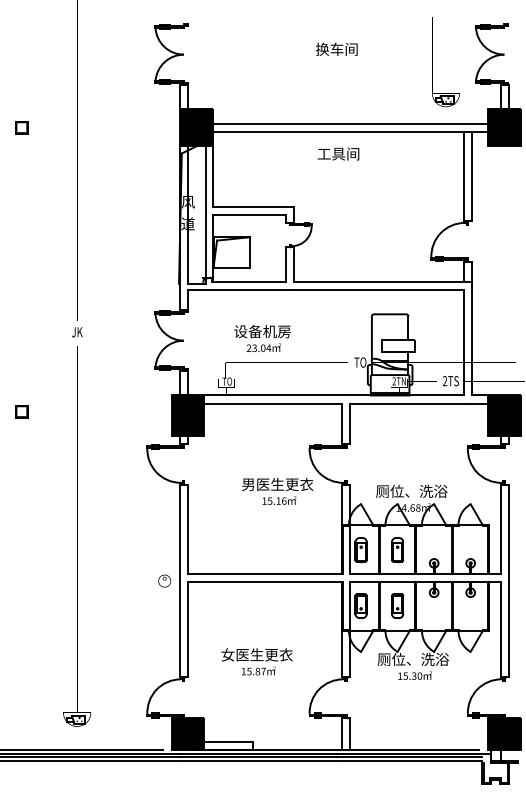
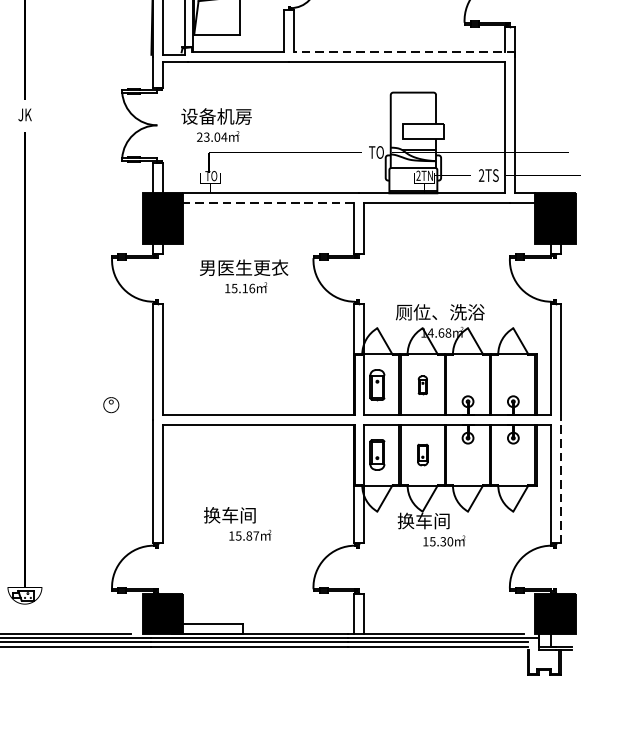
line: (382, 281) -> (403, 51), solid -> dashed
text: (262, 338) -> (216, 125), moved
line: (273, 403) -> (268, 203), solid -> dashed
text: (277, 490) -> (243, 275), moved
part: (397, 550) -> (422, 385), size x0.6
text: (164, 580) -> (111, 404), moved
part: (397, 606) -> (422, 455), size x0.7
line: (508, 627) -> (560, 481), solid -> dashed
text: (256, 654) -> (247, 514), 女医生更衣 -> 换车间
text: (412, 659) -> (441, 521), 厕位、洗浴 -> 换车间

